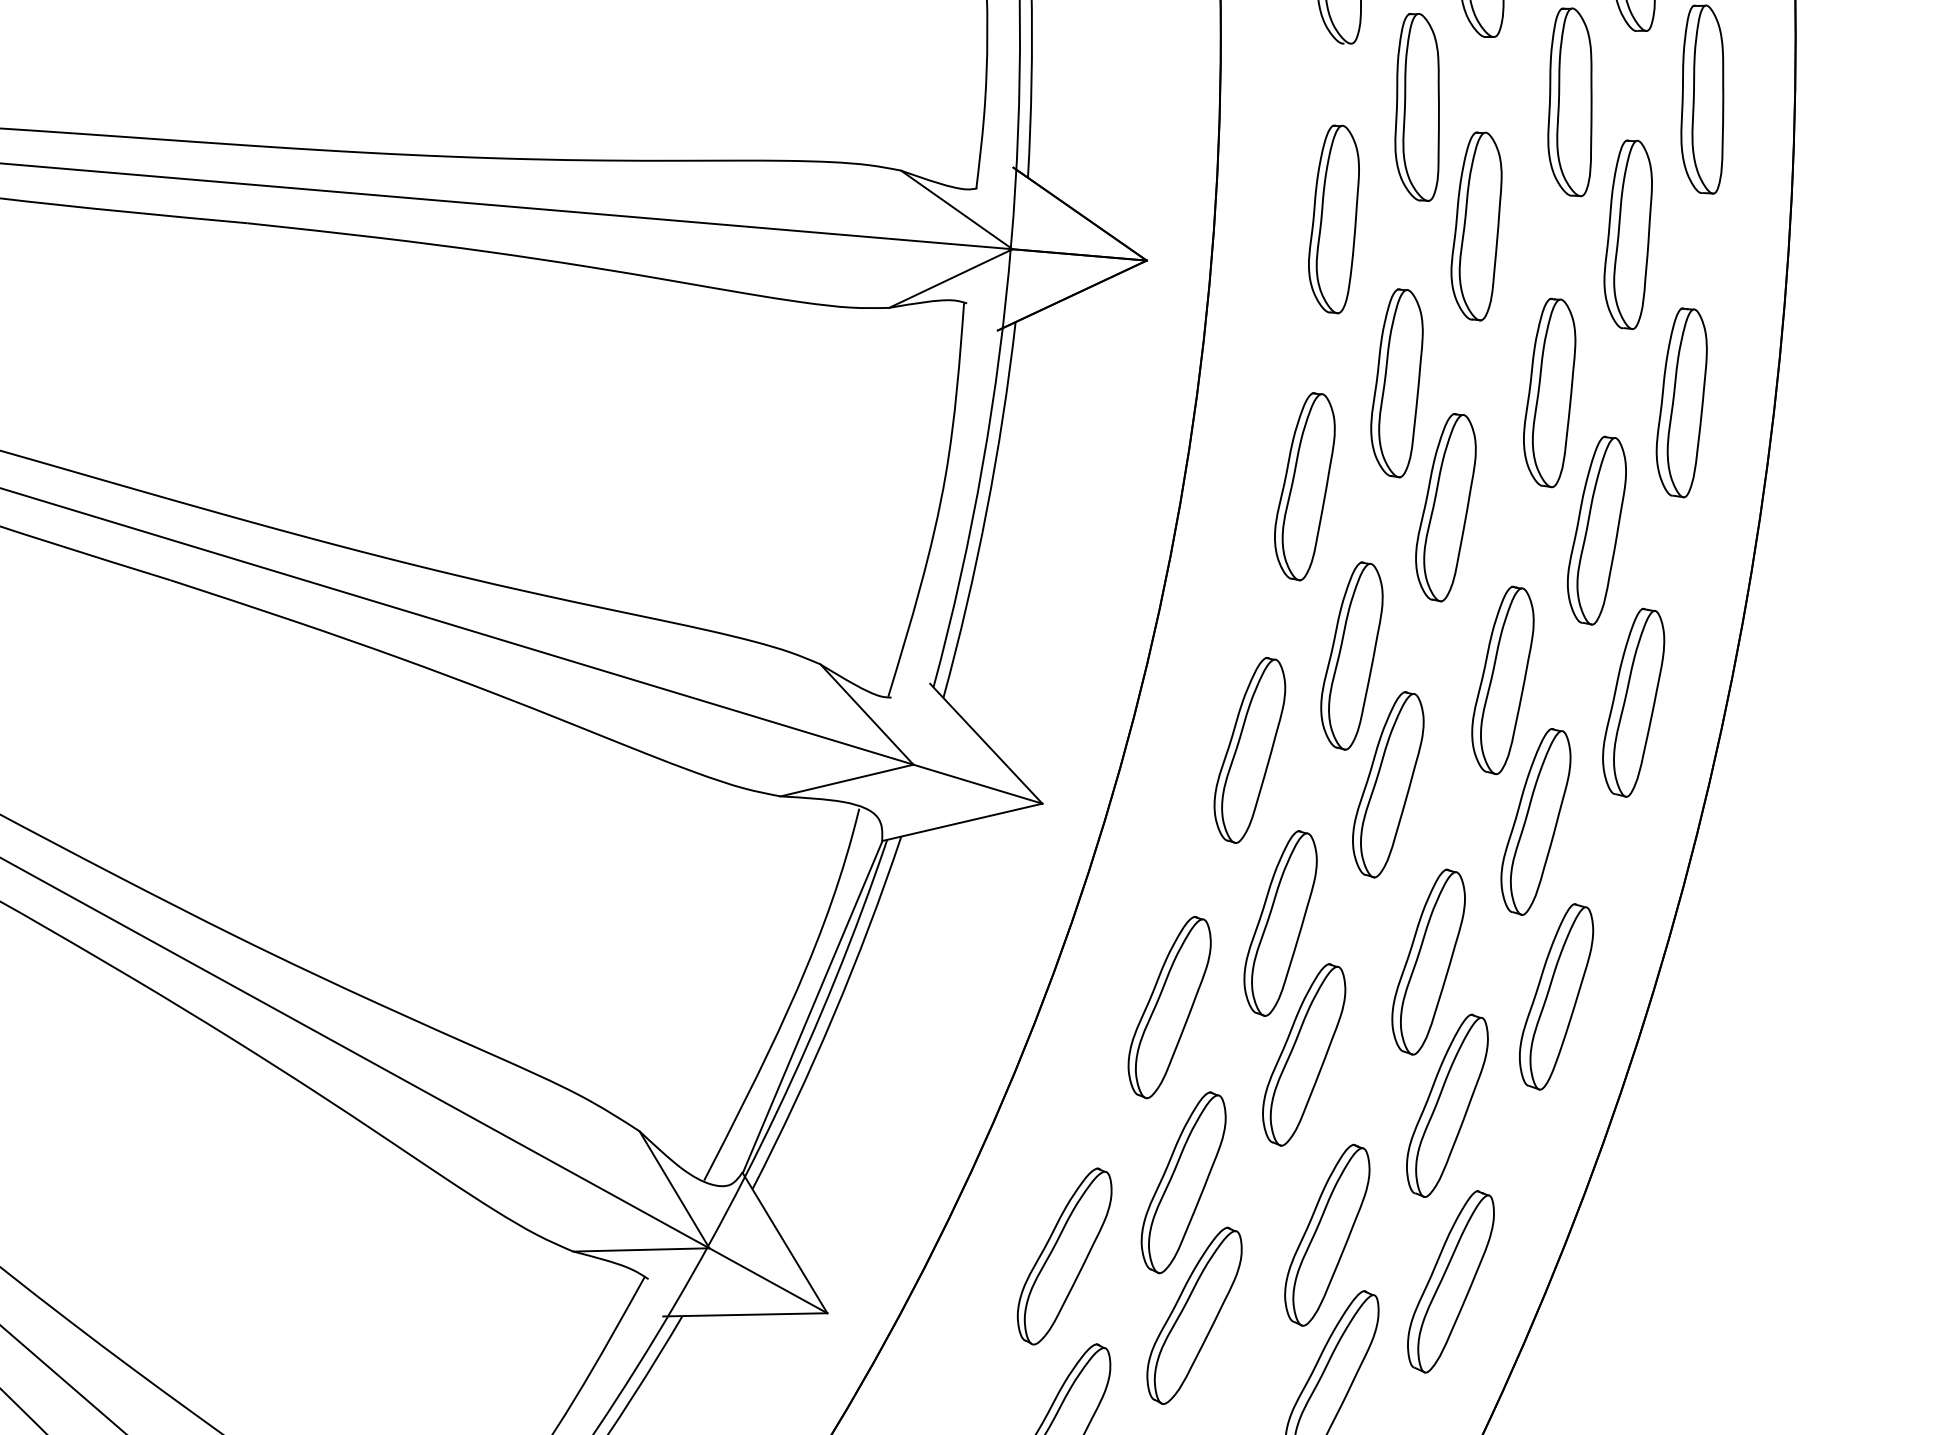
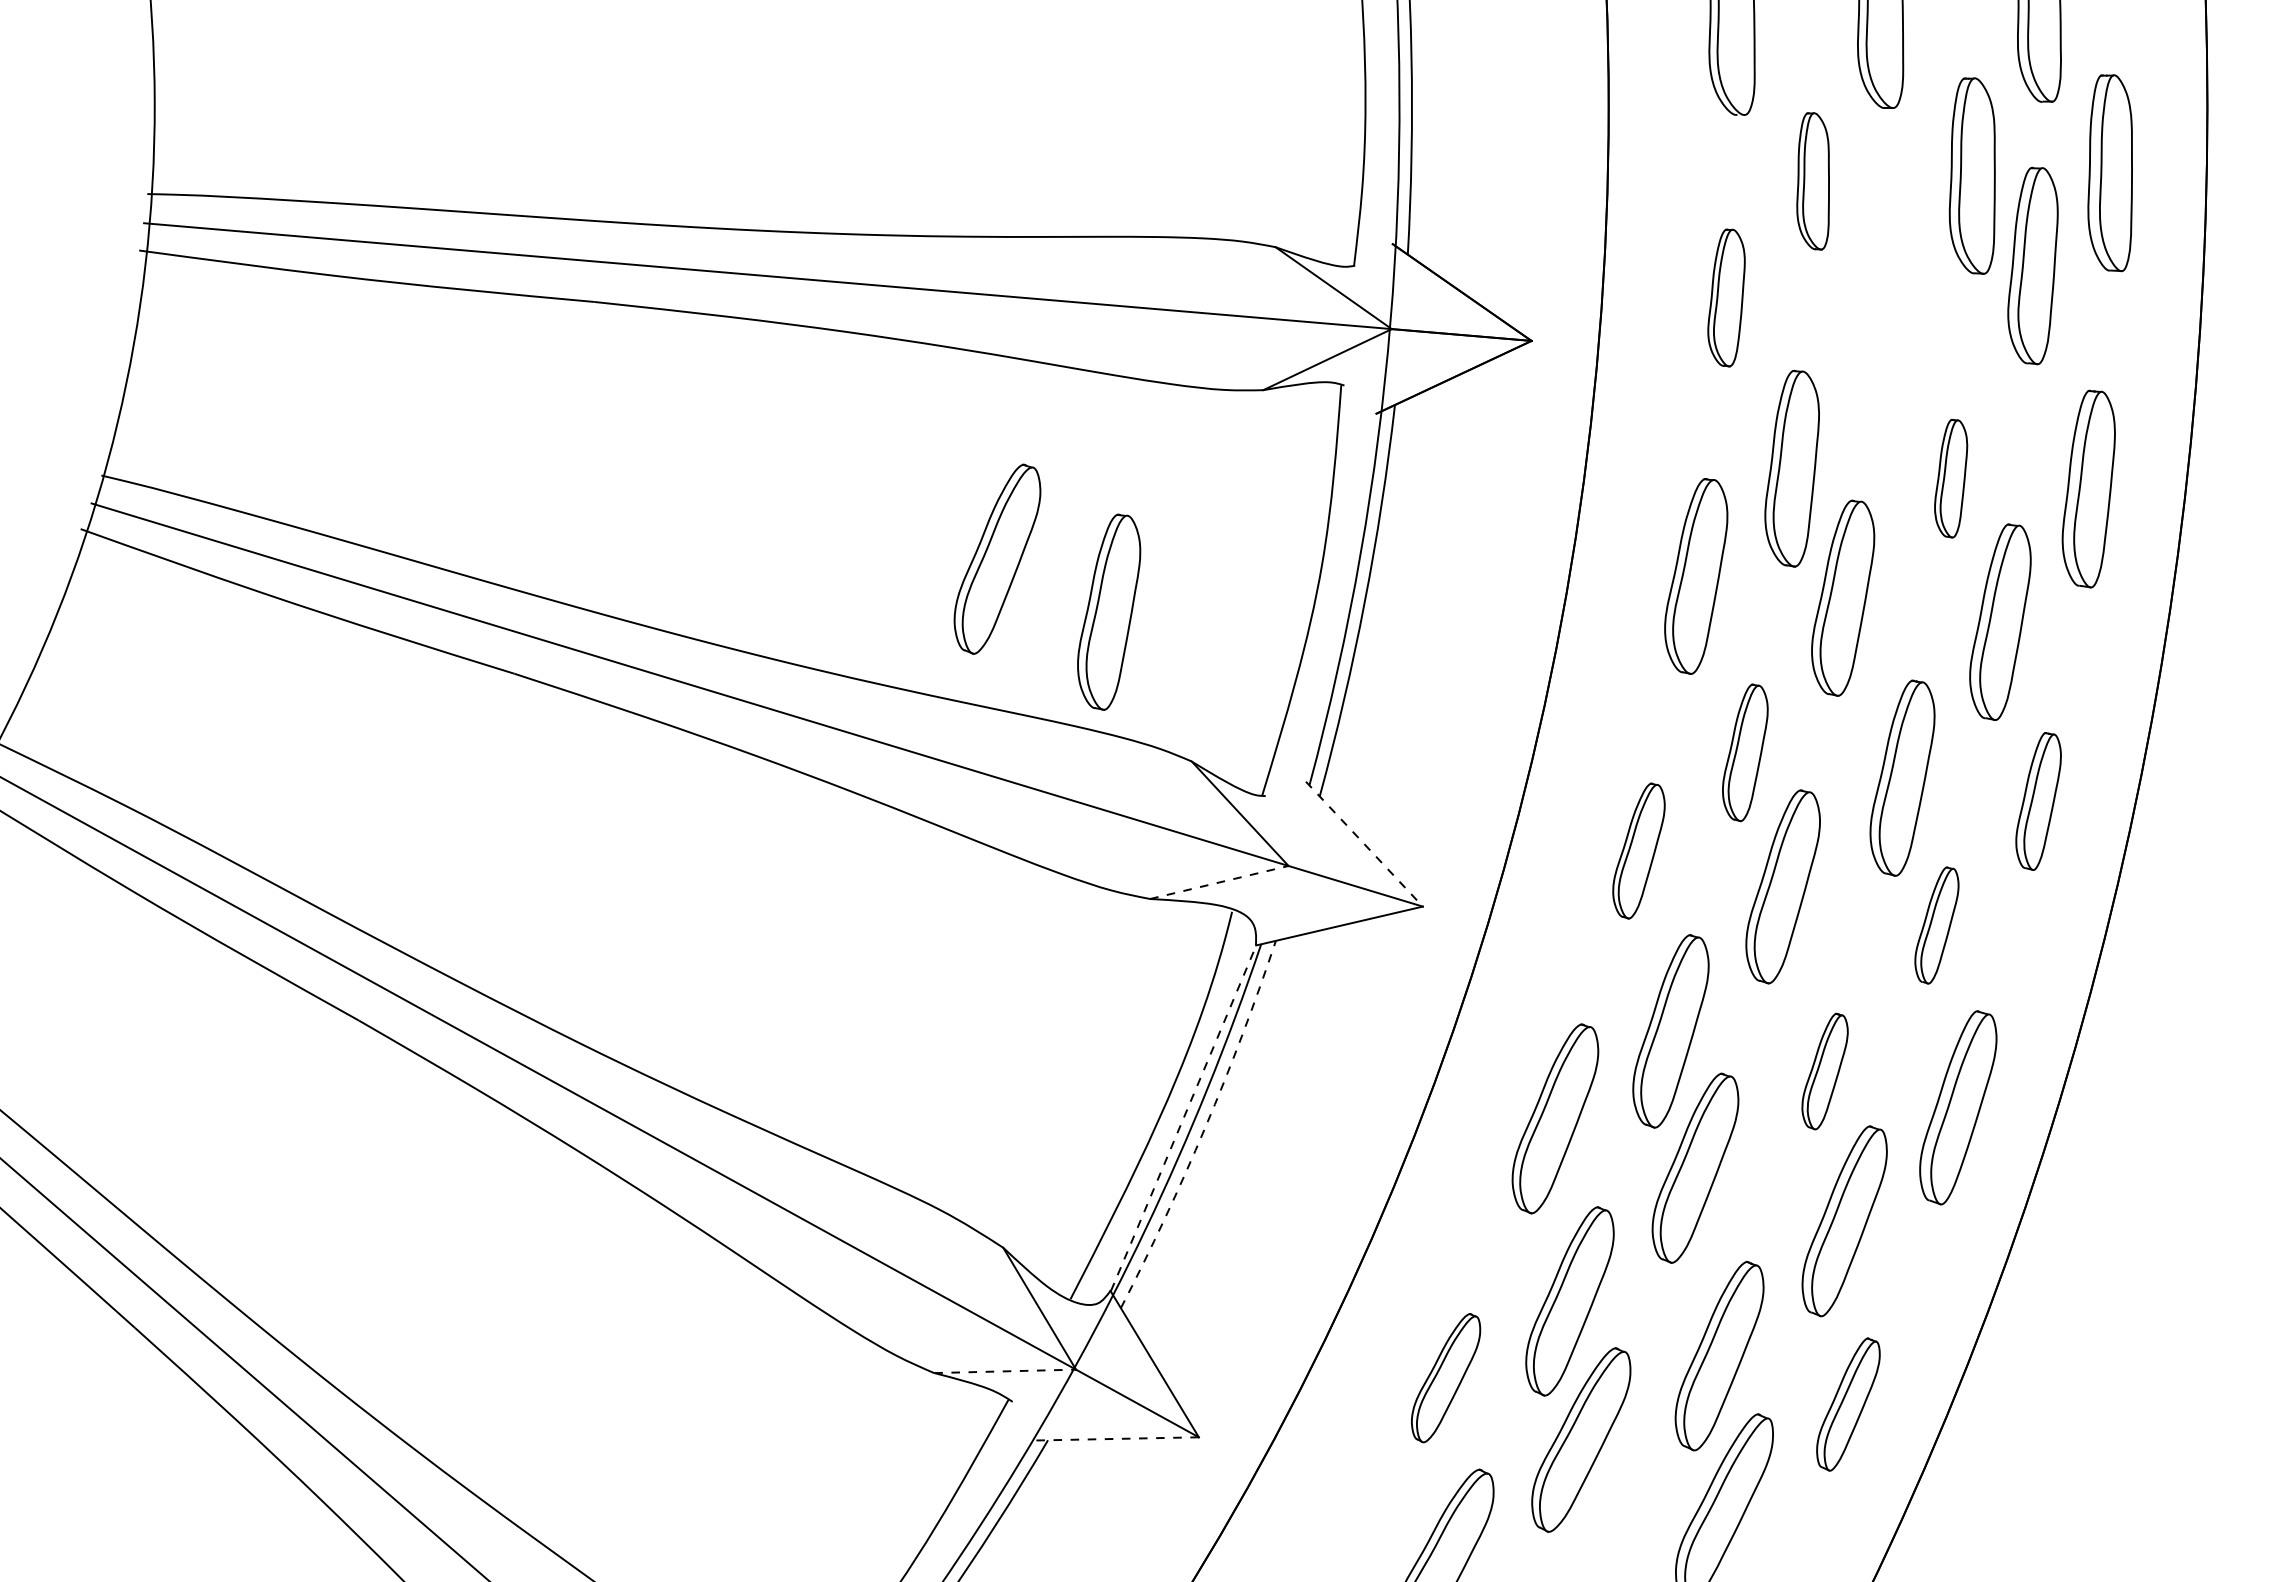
part: (1416, 107) -> (1812, 181), size x0.7
part: (1333, 218) -> (1726, 297), size x0.7
part: (1476, 226) -> (1875, 305), removed
part: (1627, 234) -> (2032, 265), moved
part: (1548, 392) -> (1950, 478), size x0.6
part: (634, 469) -> (997, 558), added
part: (741, 520) -> (1109, 611), added
part: (1352, 655) -> (1745, 752), size x0.7
part: (1633, 702) -> (2038, 801), size x0.7
line: (986, 744) -> (1364, 844), solid -> dashed
part: (1249, 749) -> (1638, 850), size x0.7
line: (847, 780) -> (1219, 882), solid -> dashed
part: (1535, 821) -> (1936, 925), size x0.6
part: (1428, 962) -> (1824, 1071), size x0.6
line: (812, 1006) -> (1183, 1117), solid -> dashed
arc: (833, 1015) -> (1205, 1127), solid -> dashed
line: (641, 1250) -> (1005, 1371), solid -> dashed
part: (1064, 1255) -> (1445, 1377), size x0.7
part: (1451, 1281) -> (1848, 1404), size x0.7
line: (745, 1314) -> (1113, 1438), solid -> dashed

